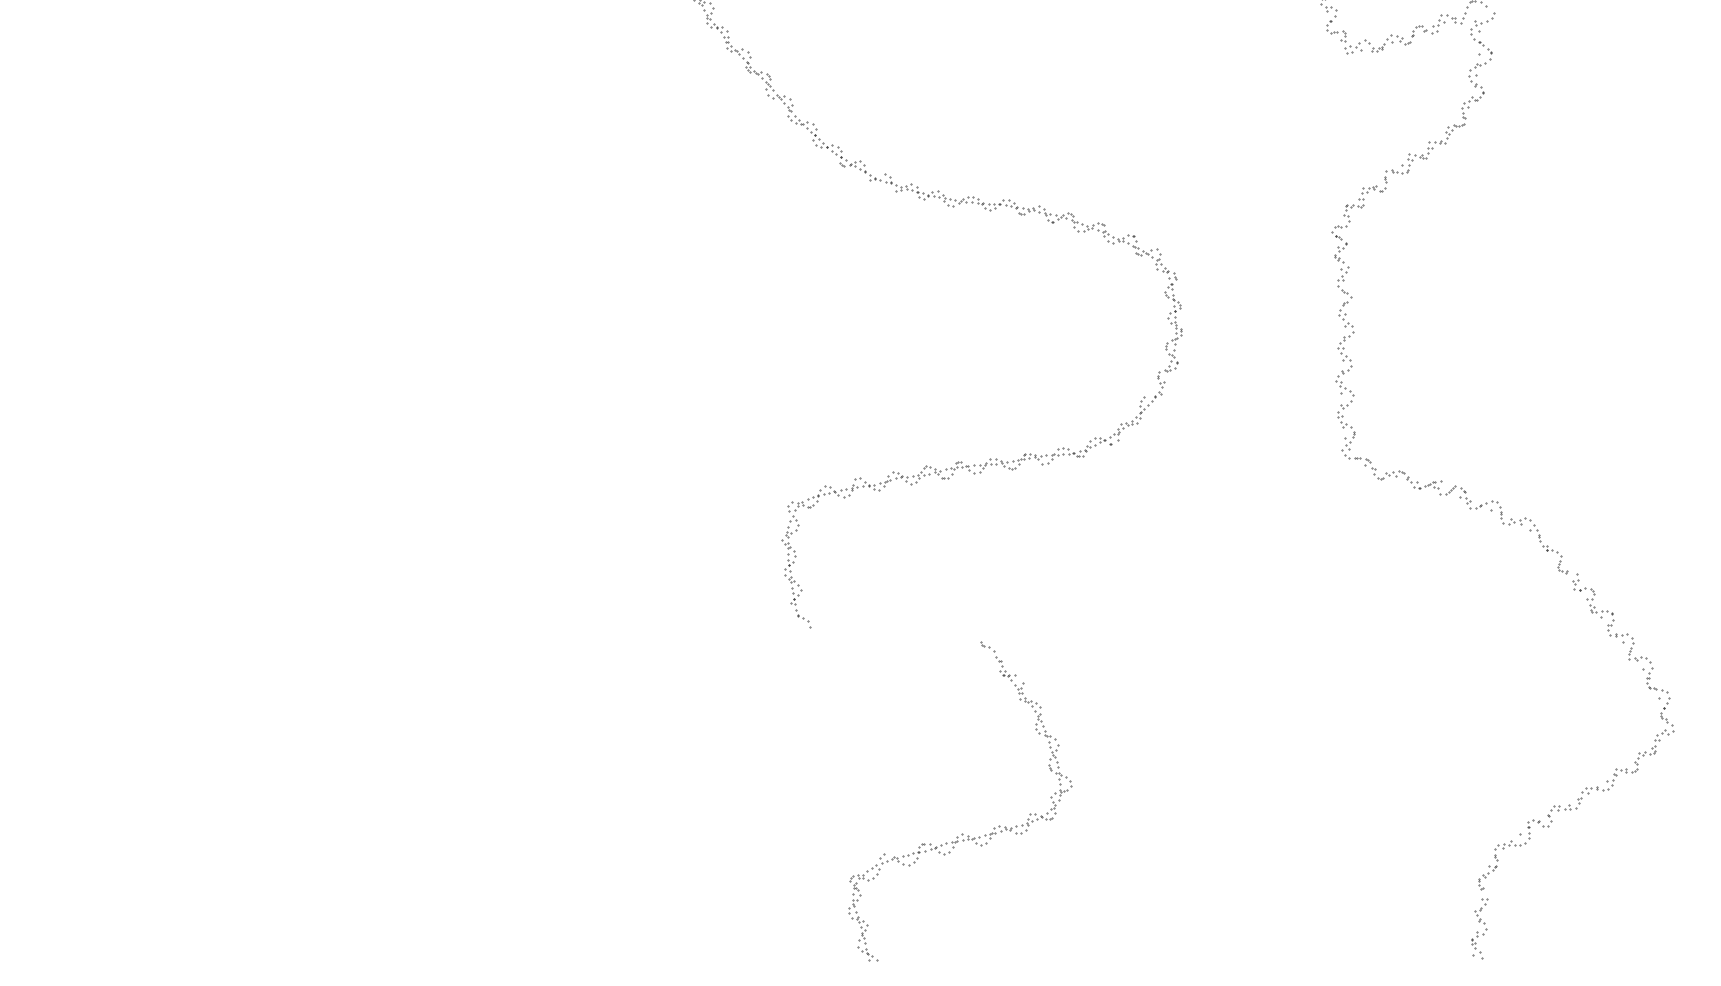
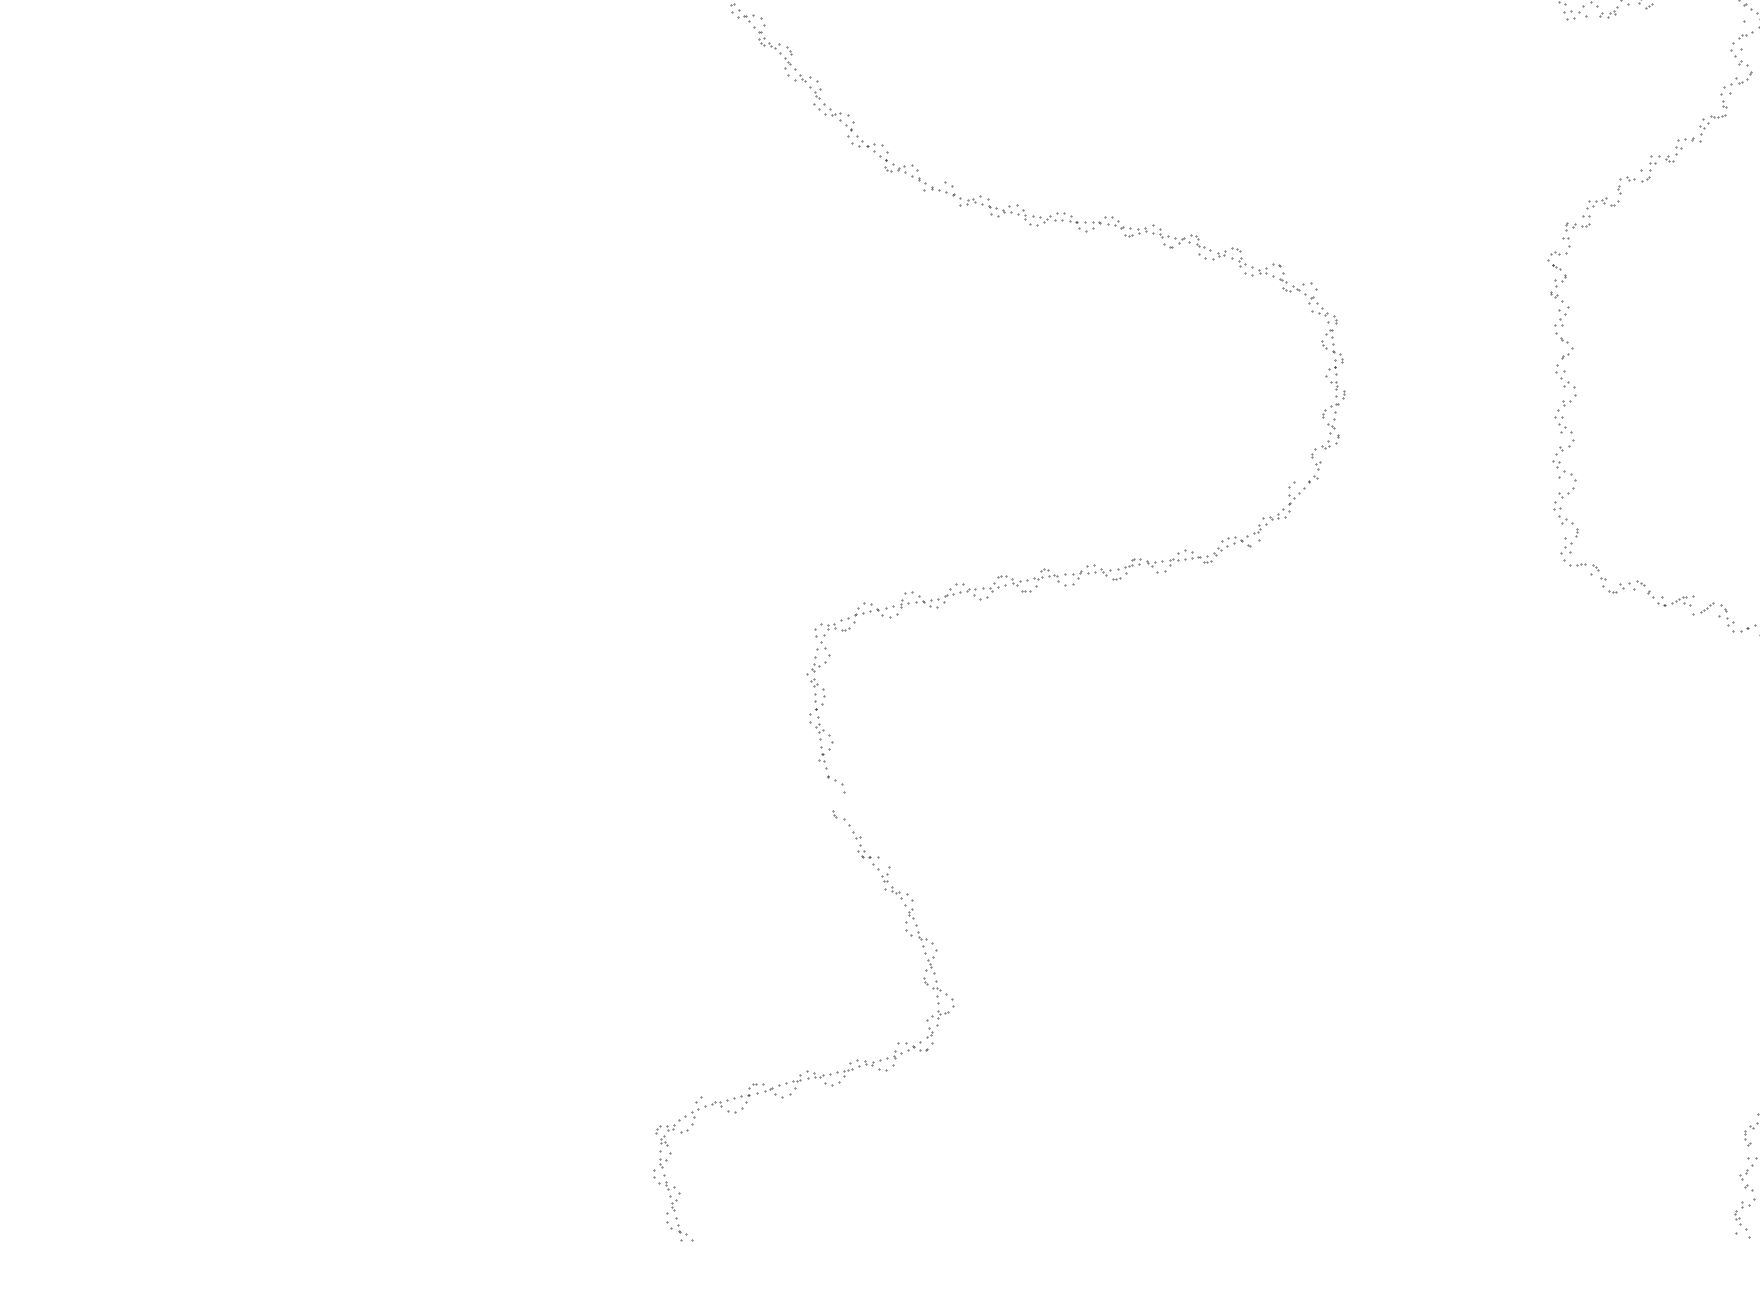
part: (962, 833) -> (807, 1069), moved

